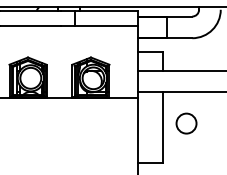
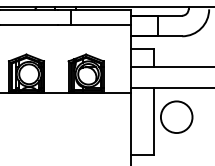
circle: (186, 123) -> (176, 117), size x1.67

